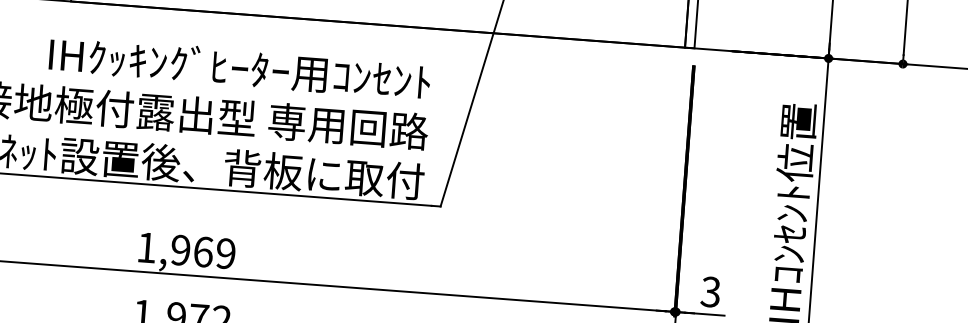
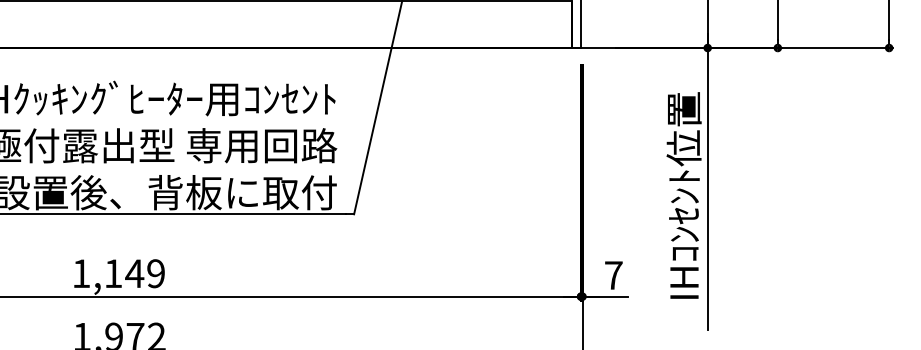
text: (192, 250) -> (124, 273), 1,969 -> 1,149
text: (710, 292) -> (613, 275), 3 -> 7

